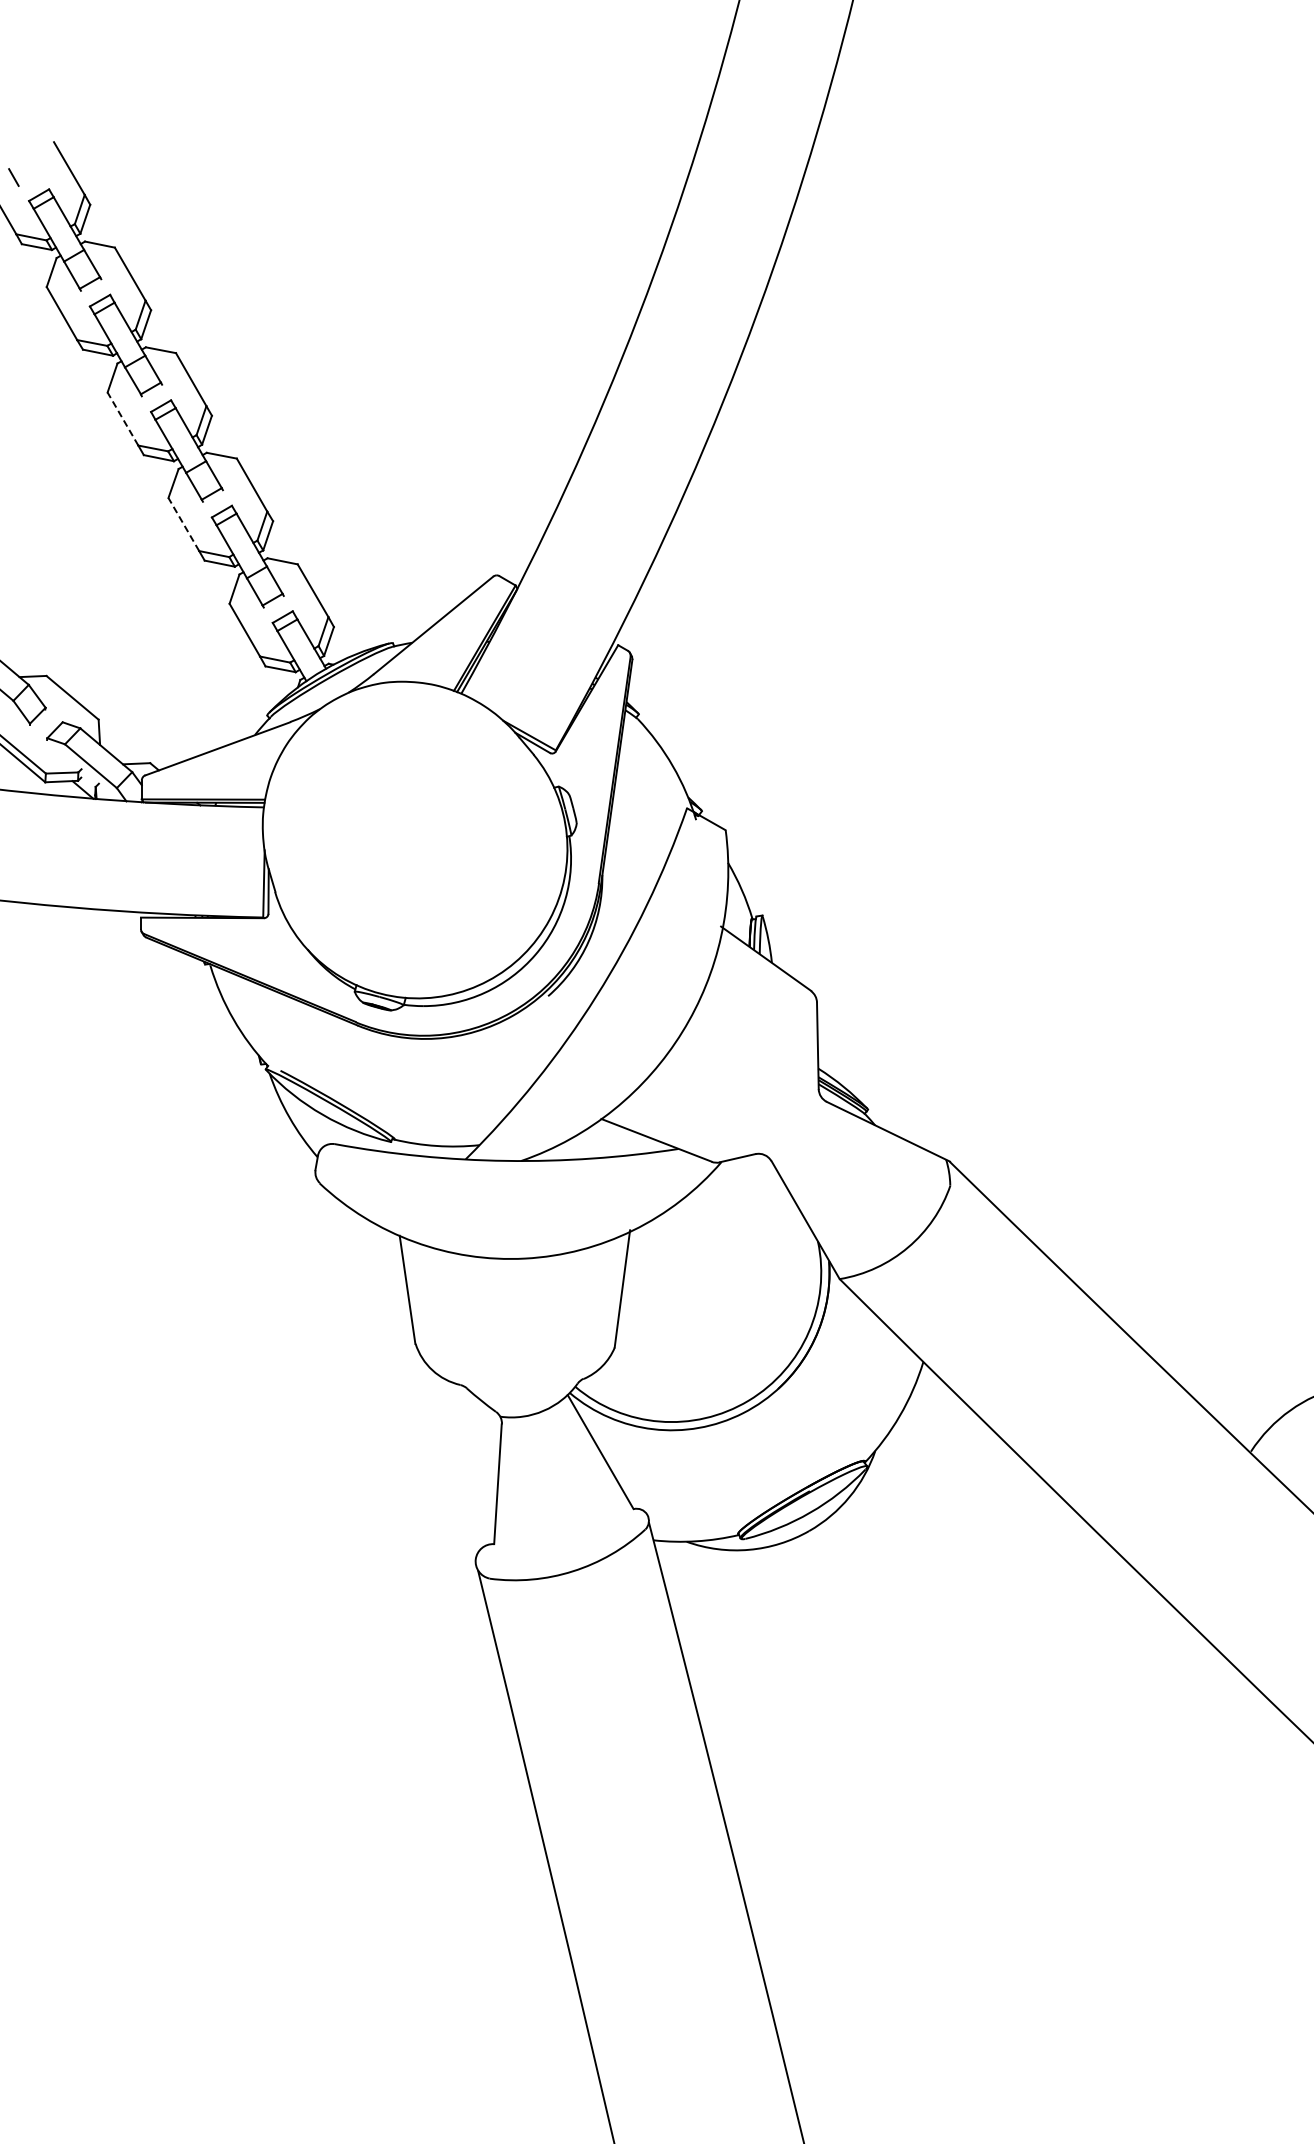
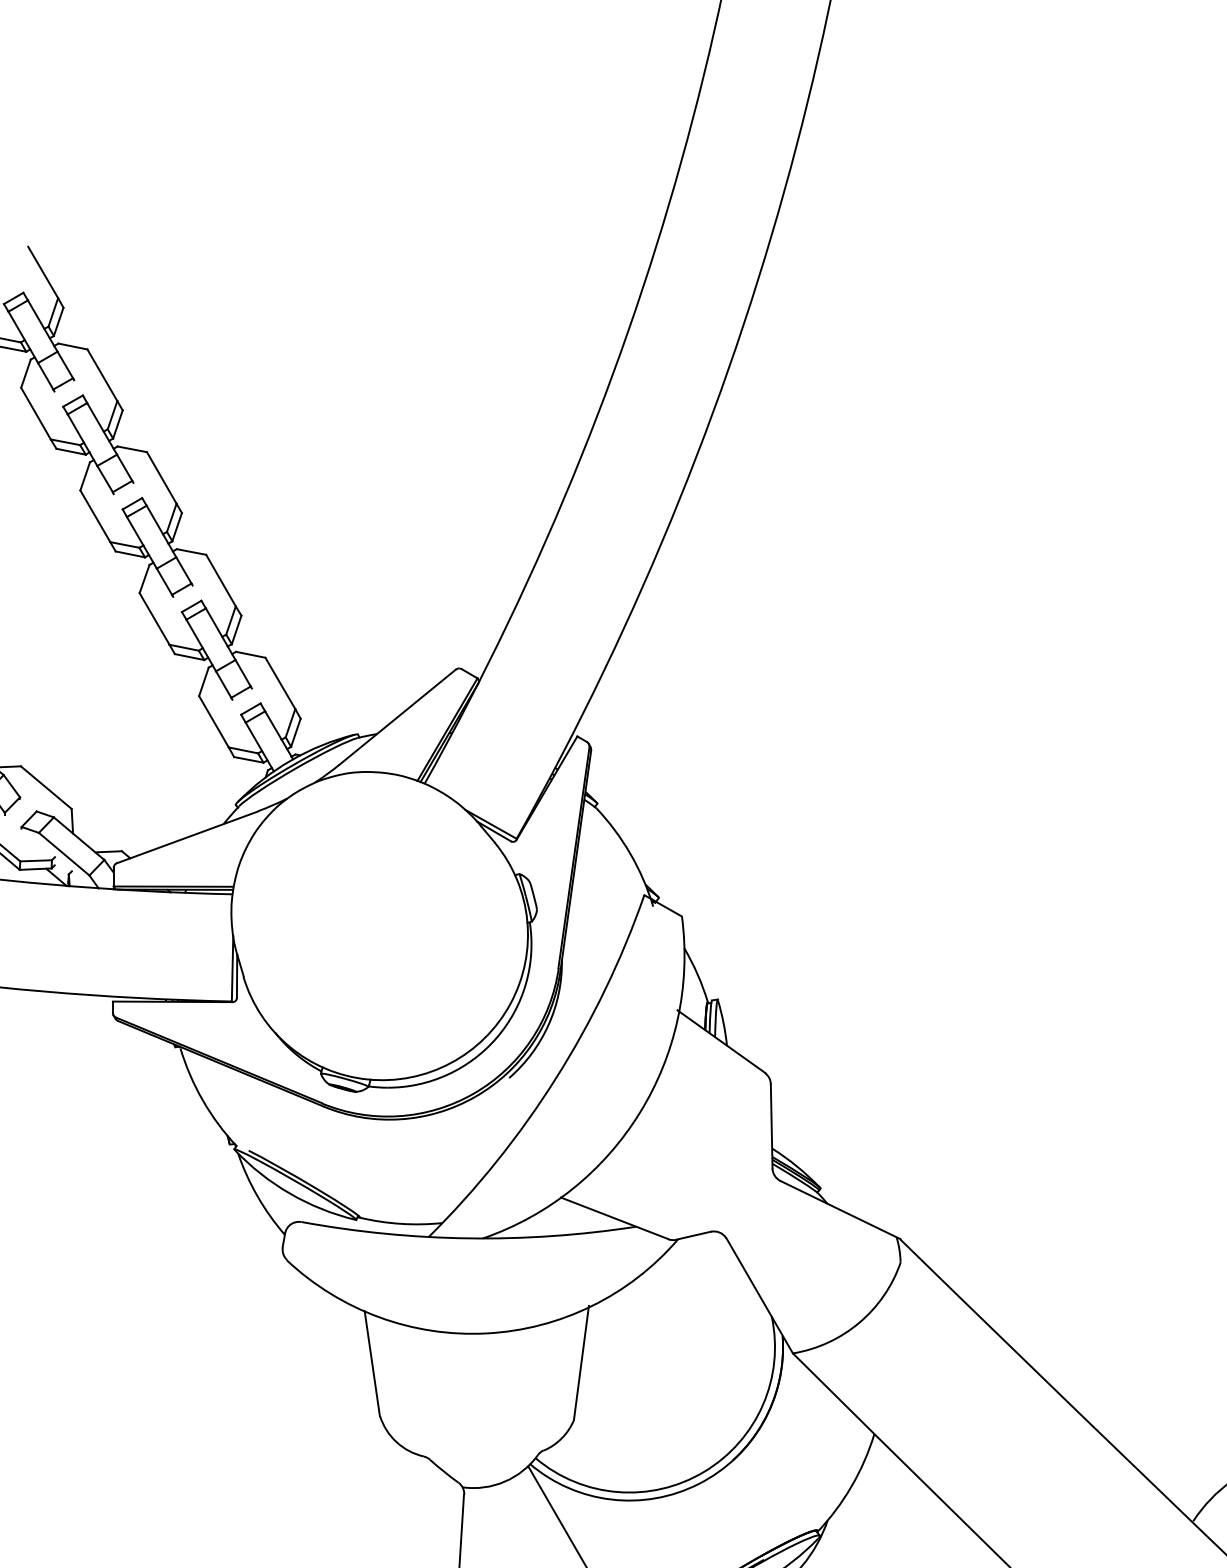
line: (122, 419) -> (94, 516), dashed -> solid
line: (183, 524) -> (154, 618), dashed -> solid

